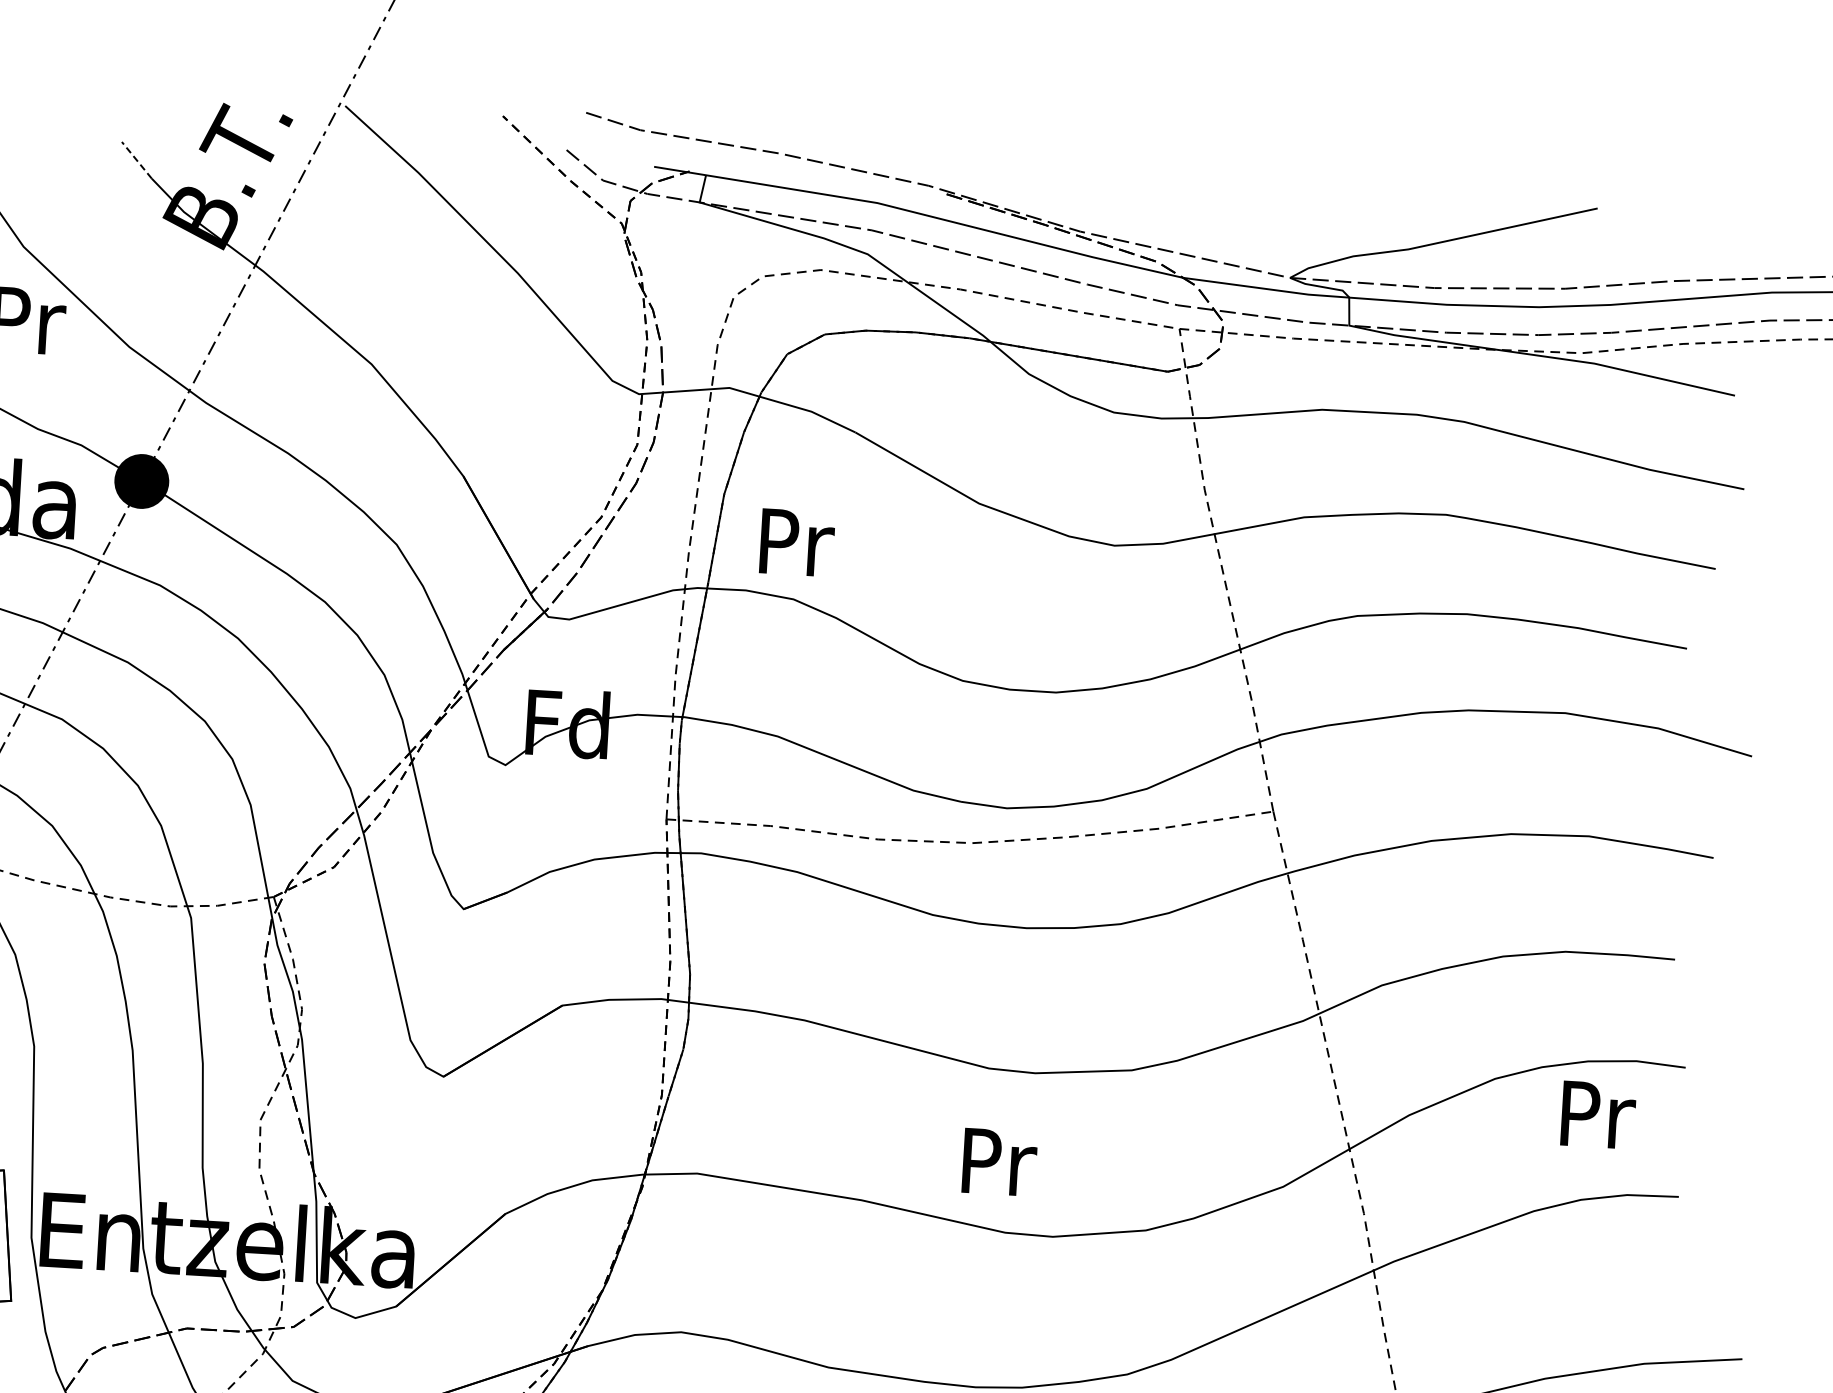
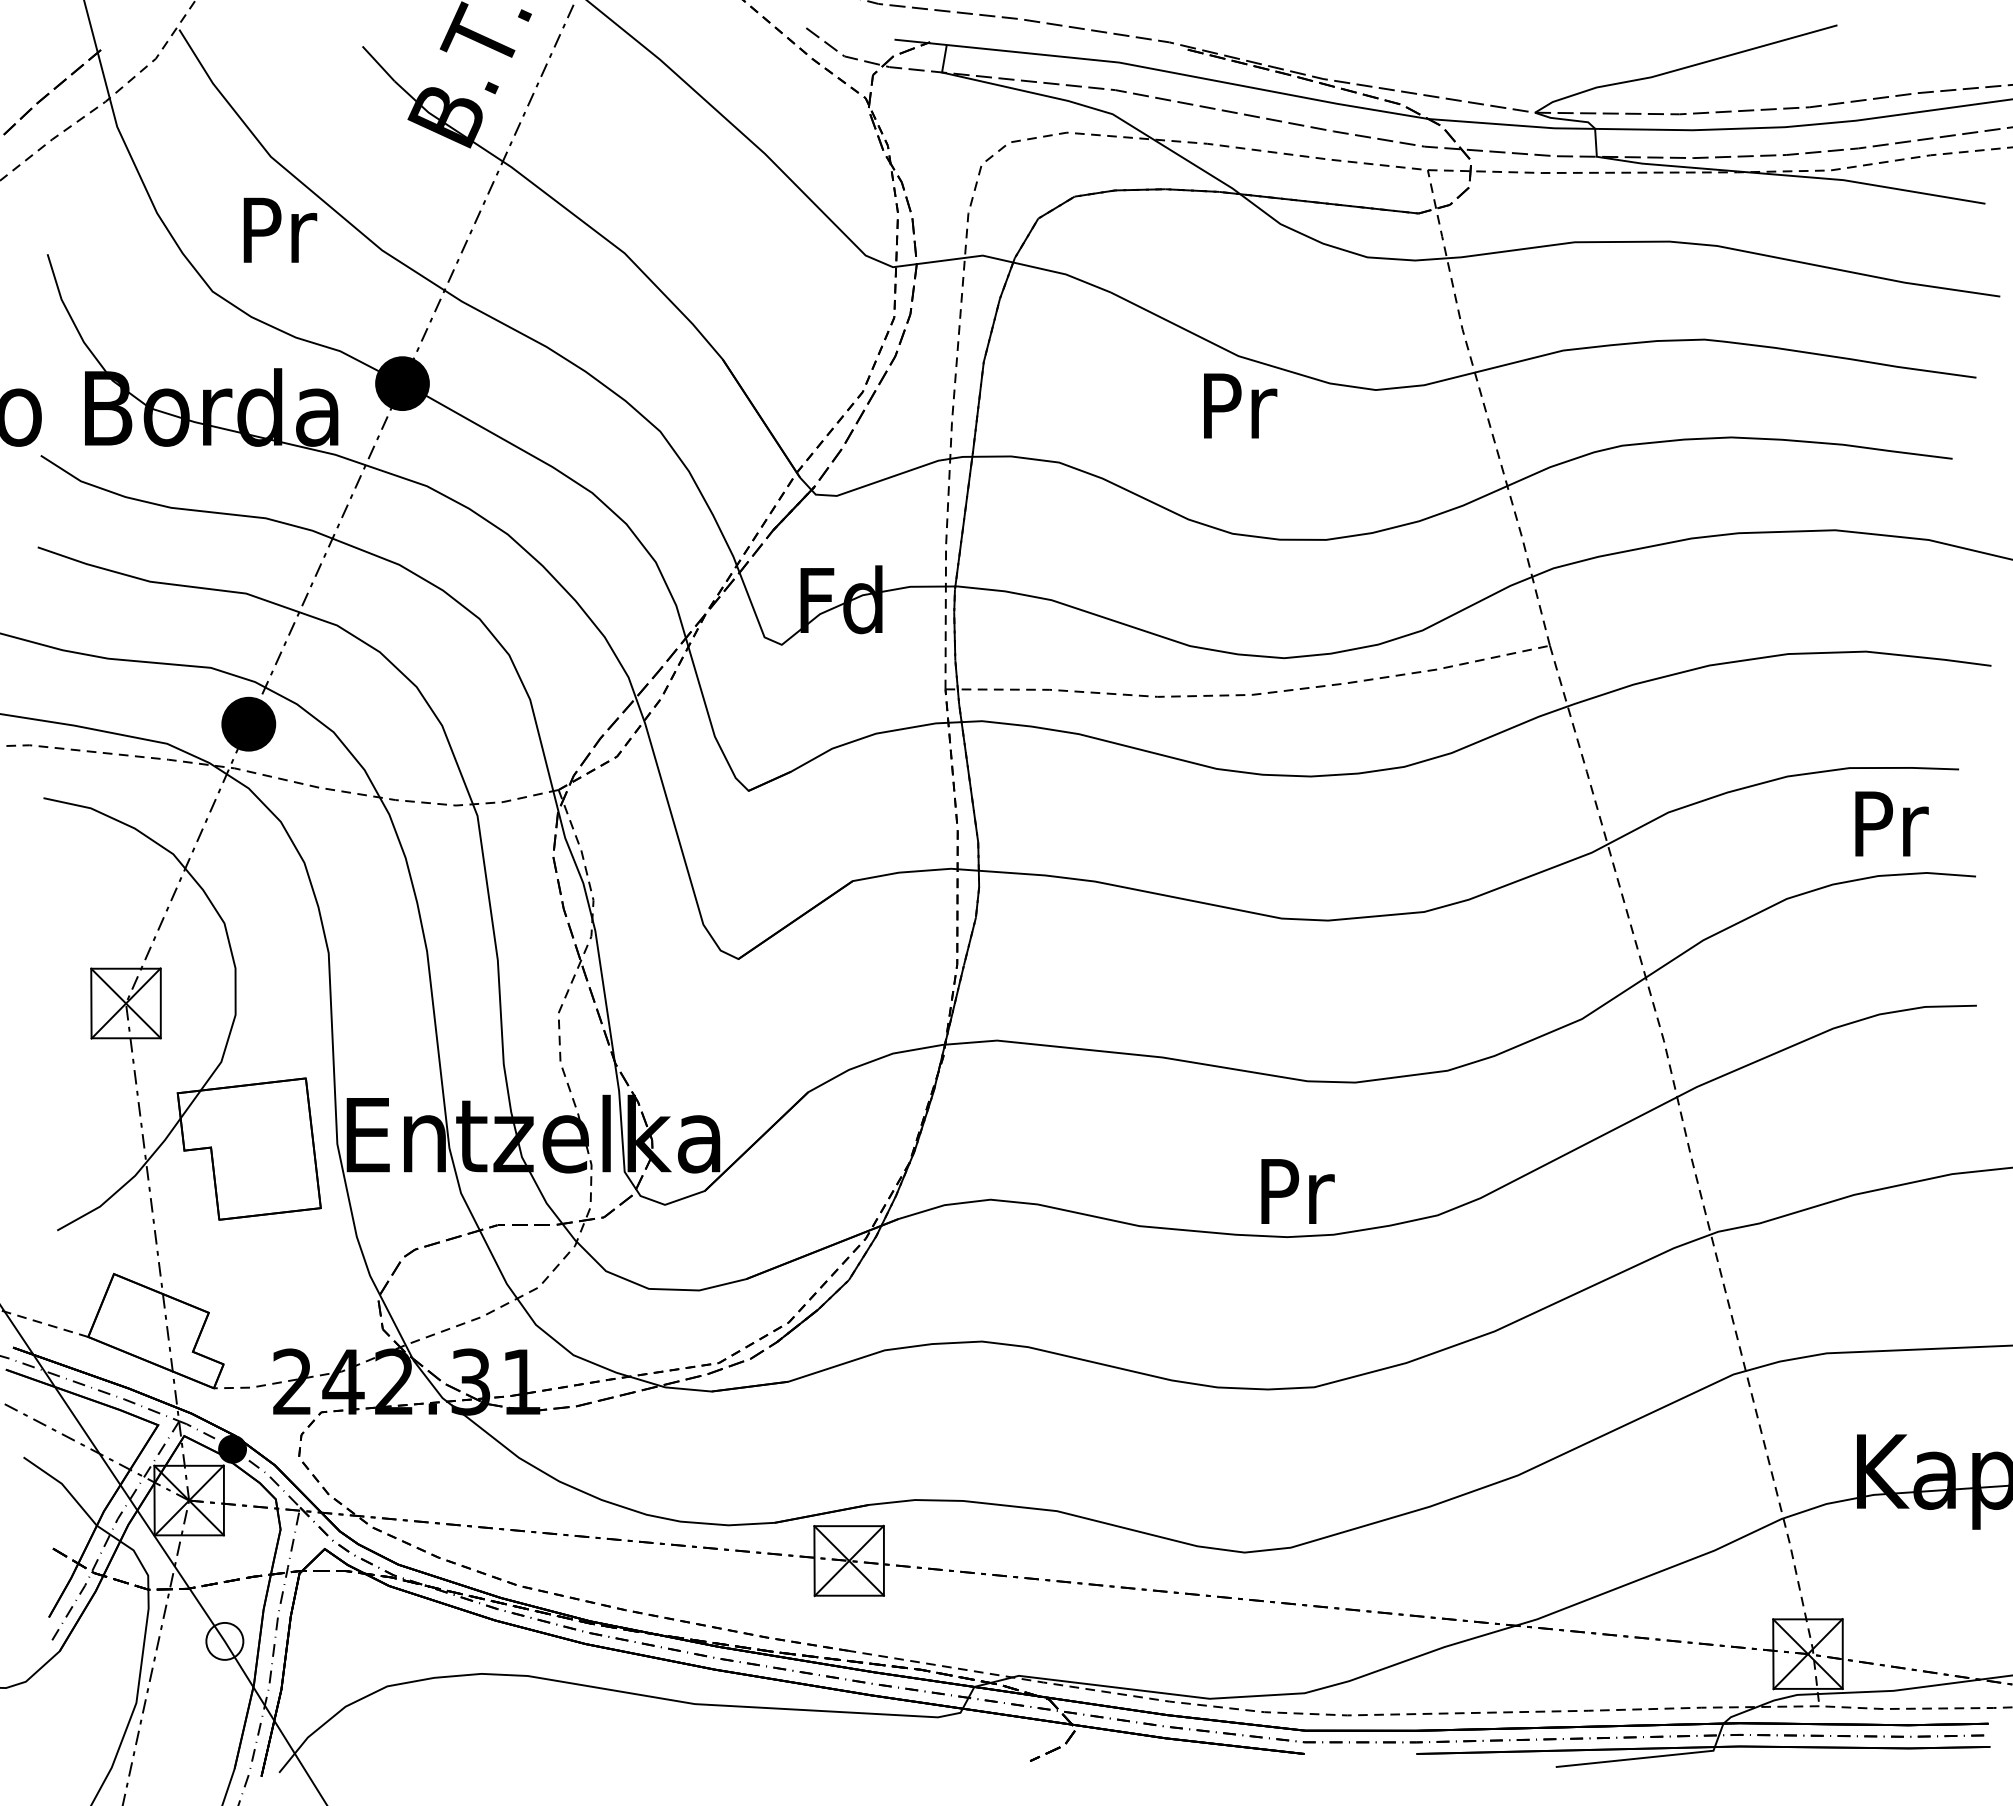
line: (136, 159) -> (378, 63), dashed -> solid
text: (797, 542) -> (1240, 405), moved
text: (1598, 1114) -> (1891, 823), moved
text: (999, 1162) -> (1297, 1191), moved

